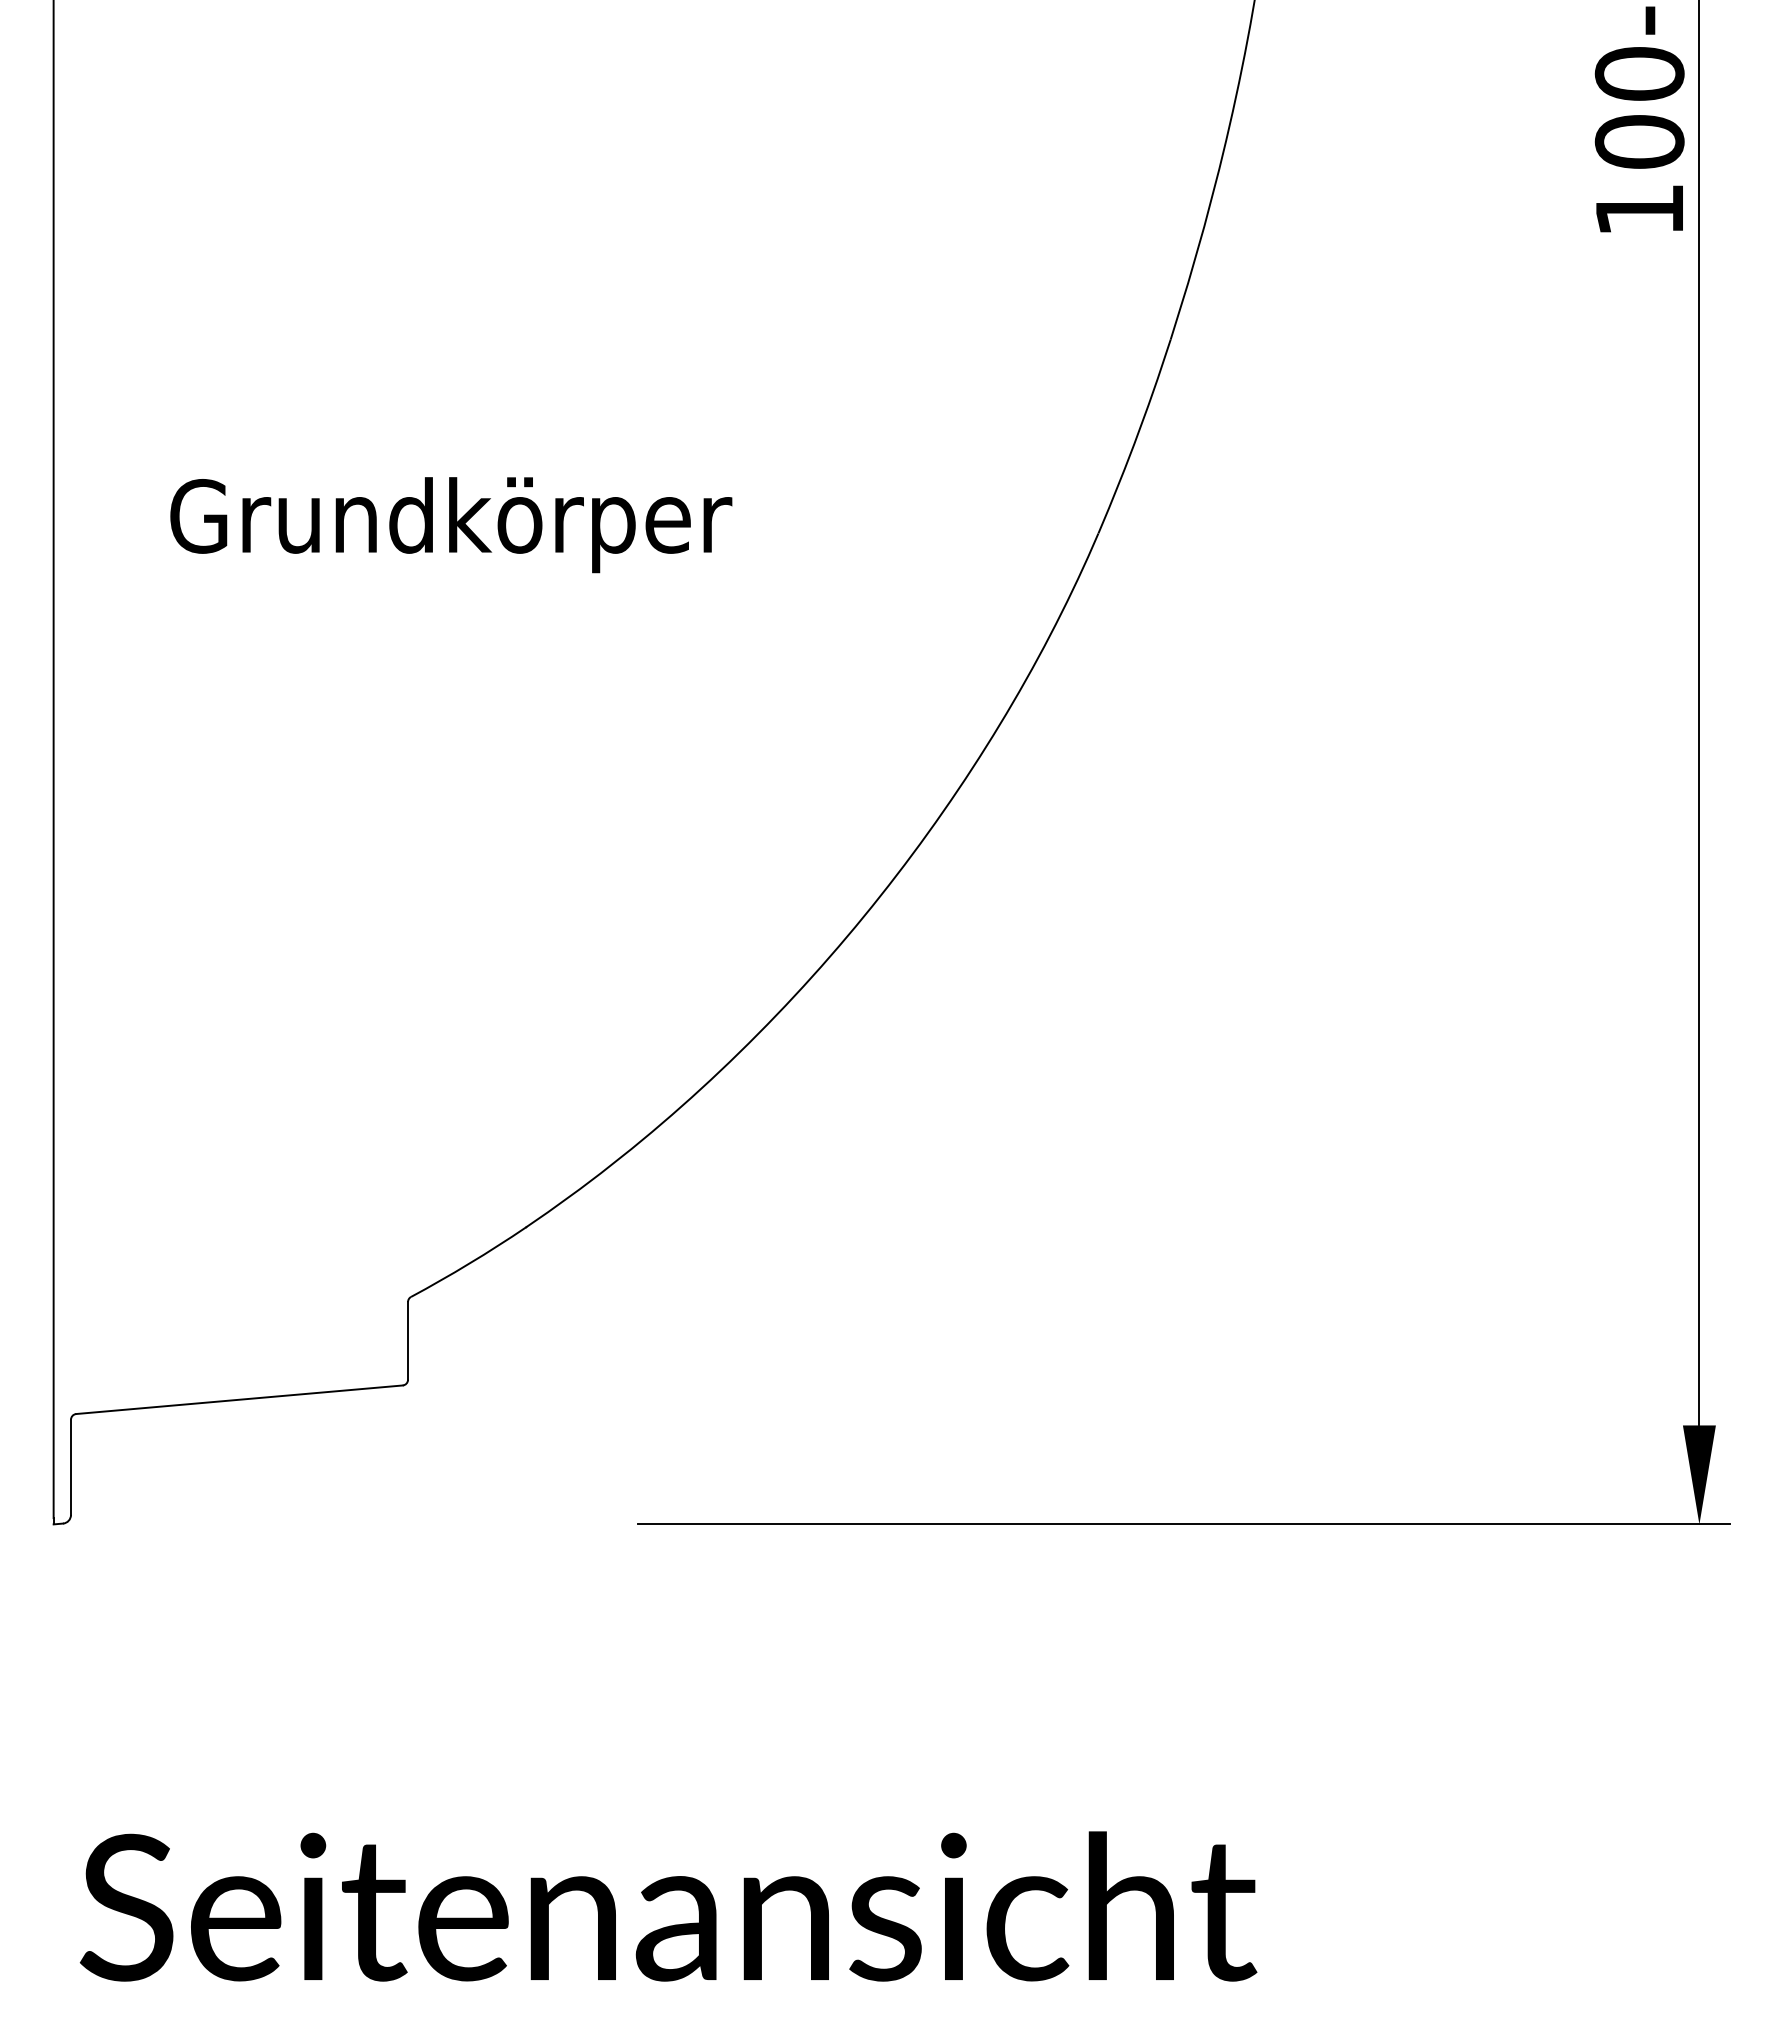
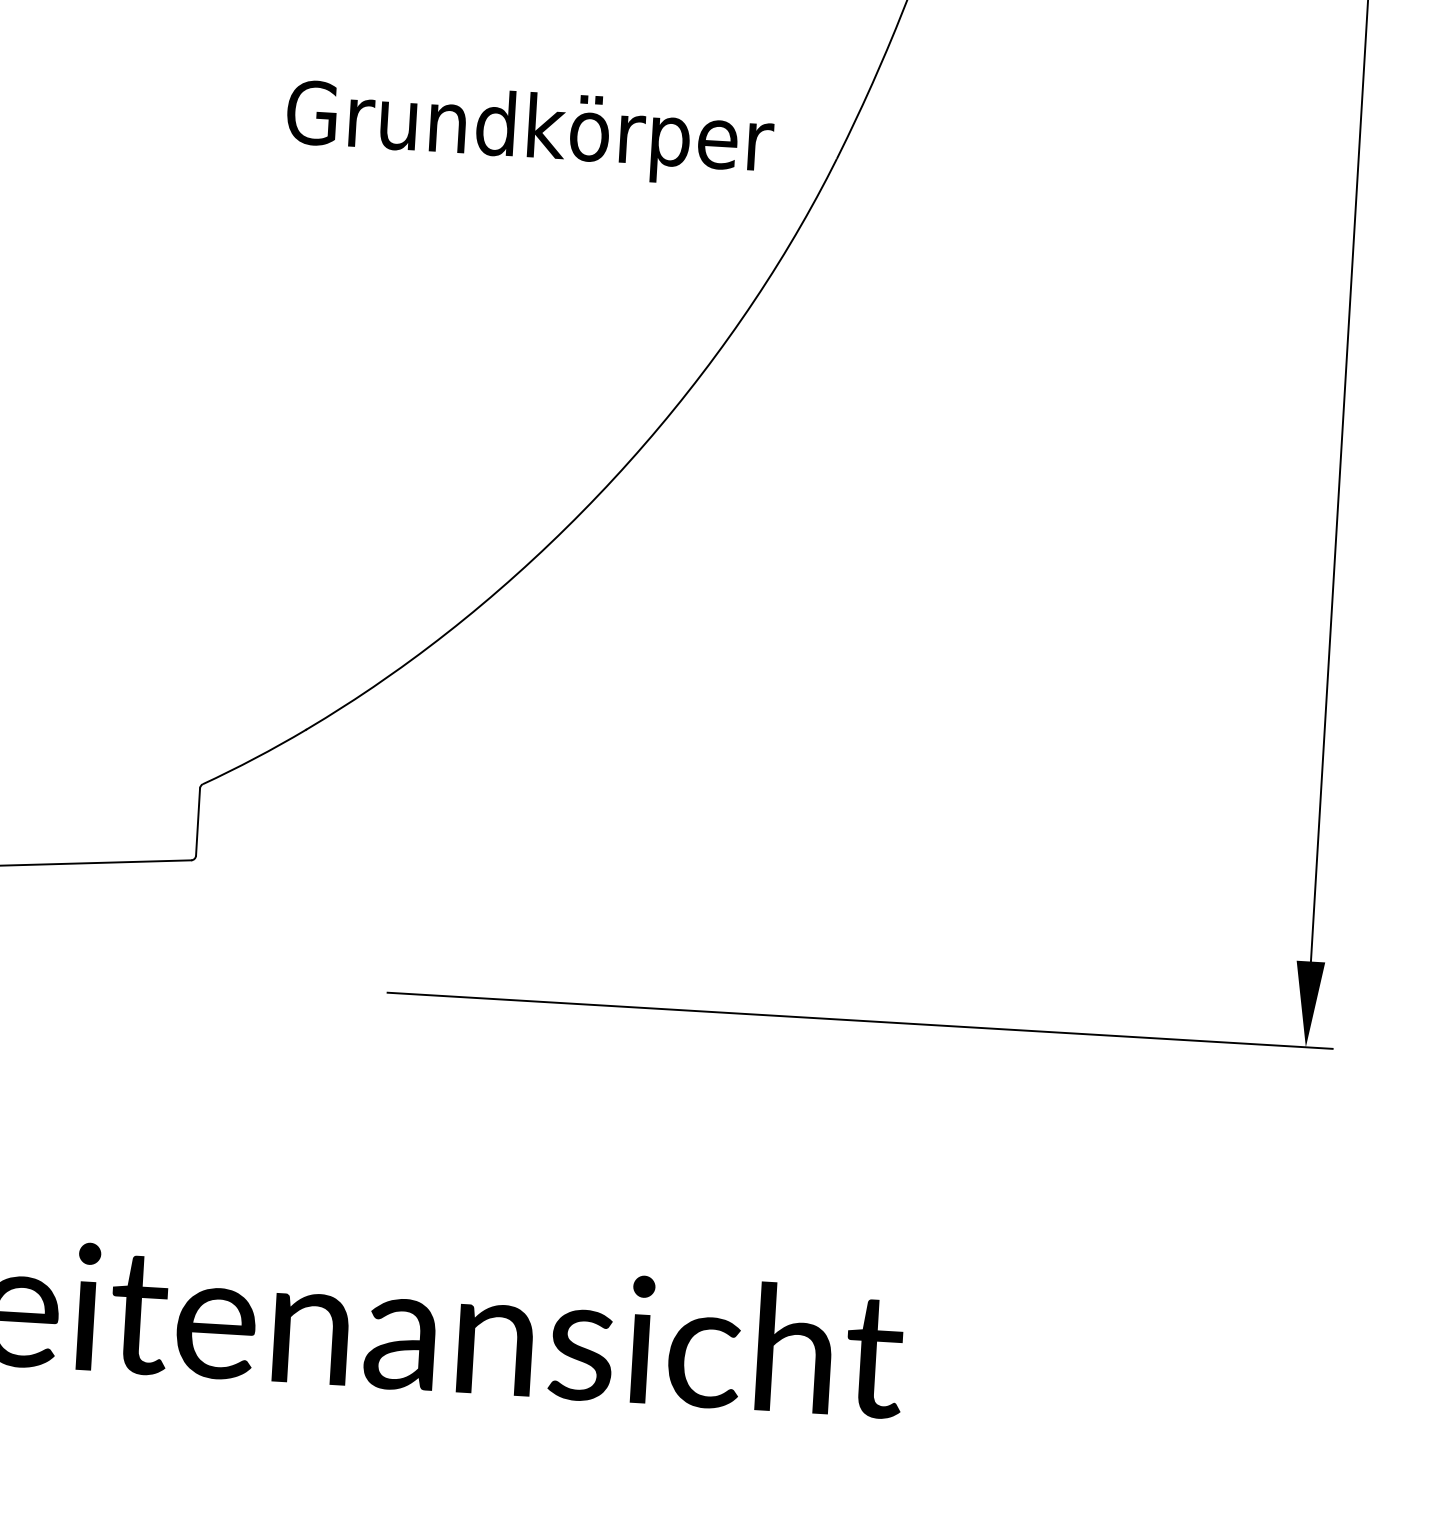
text: (451, 525) -> (530, 133), moved

